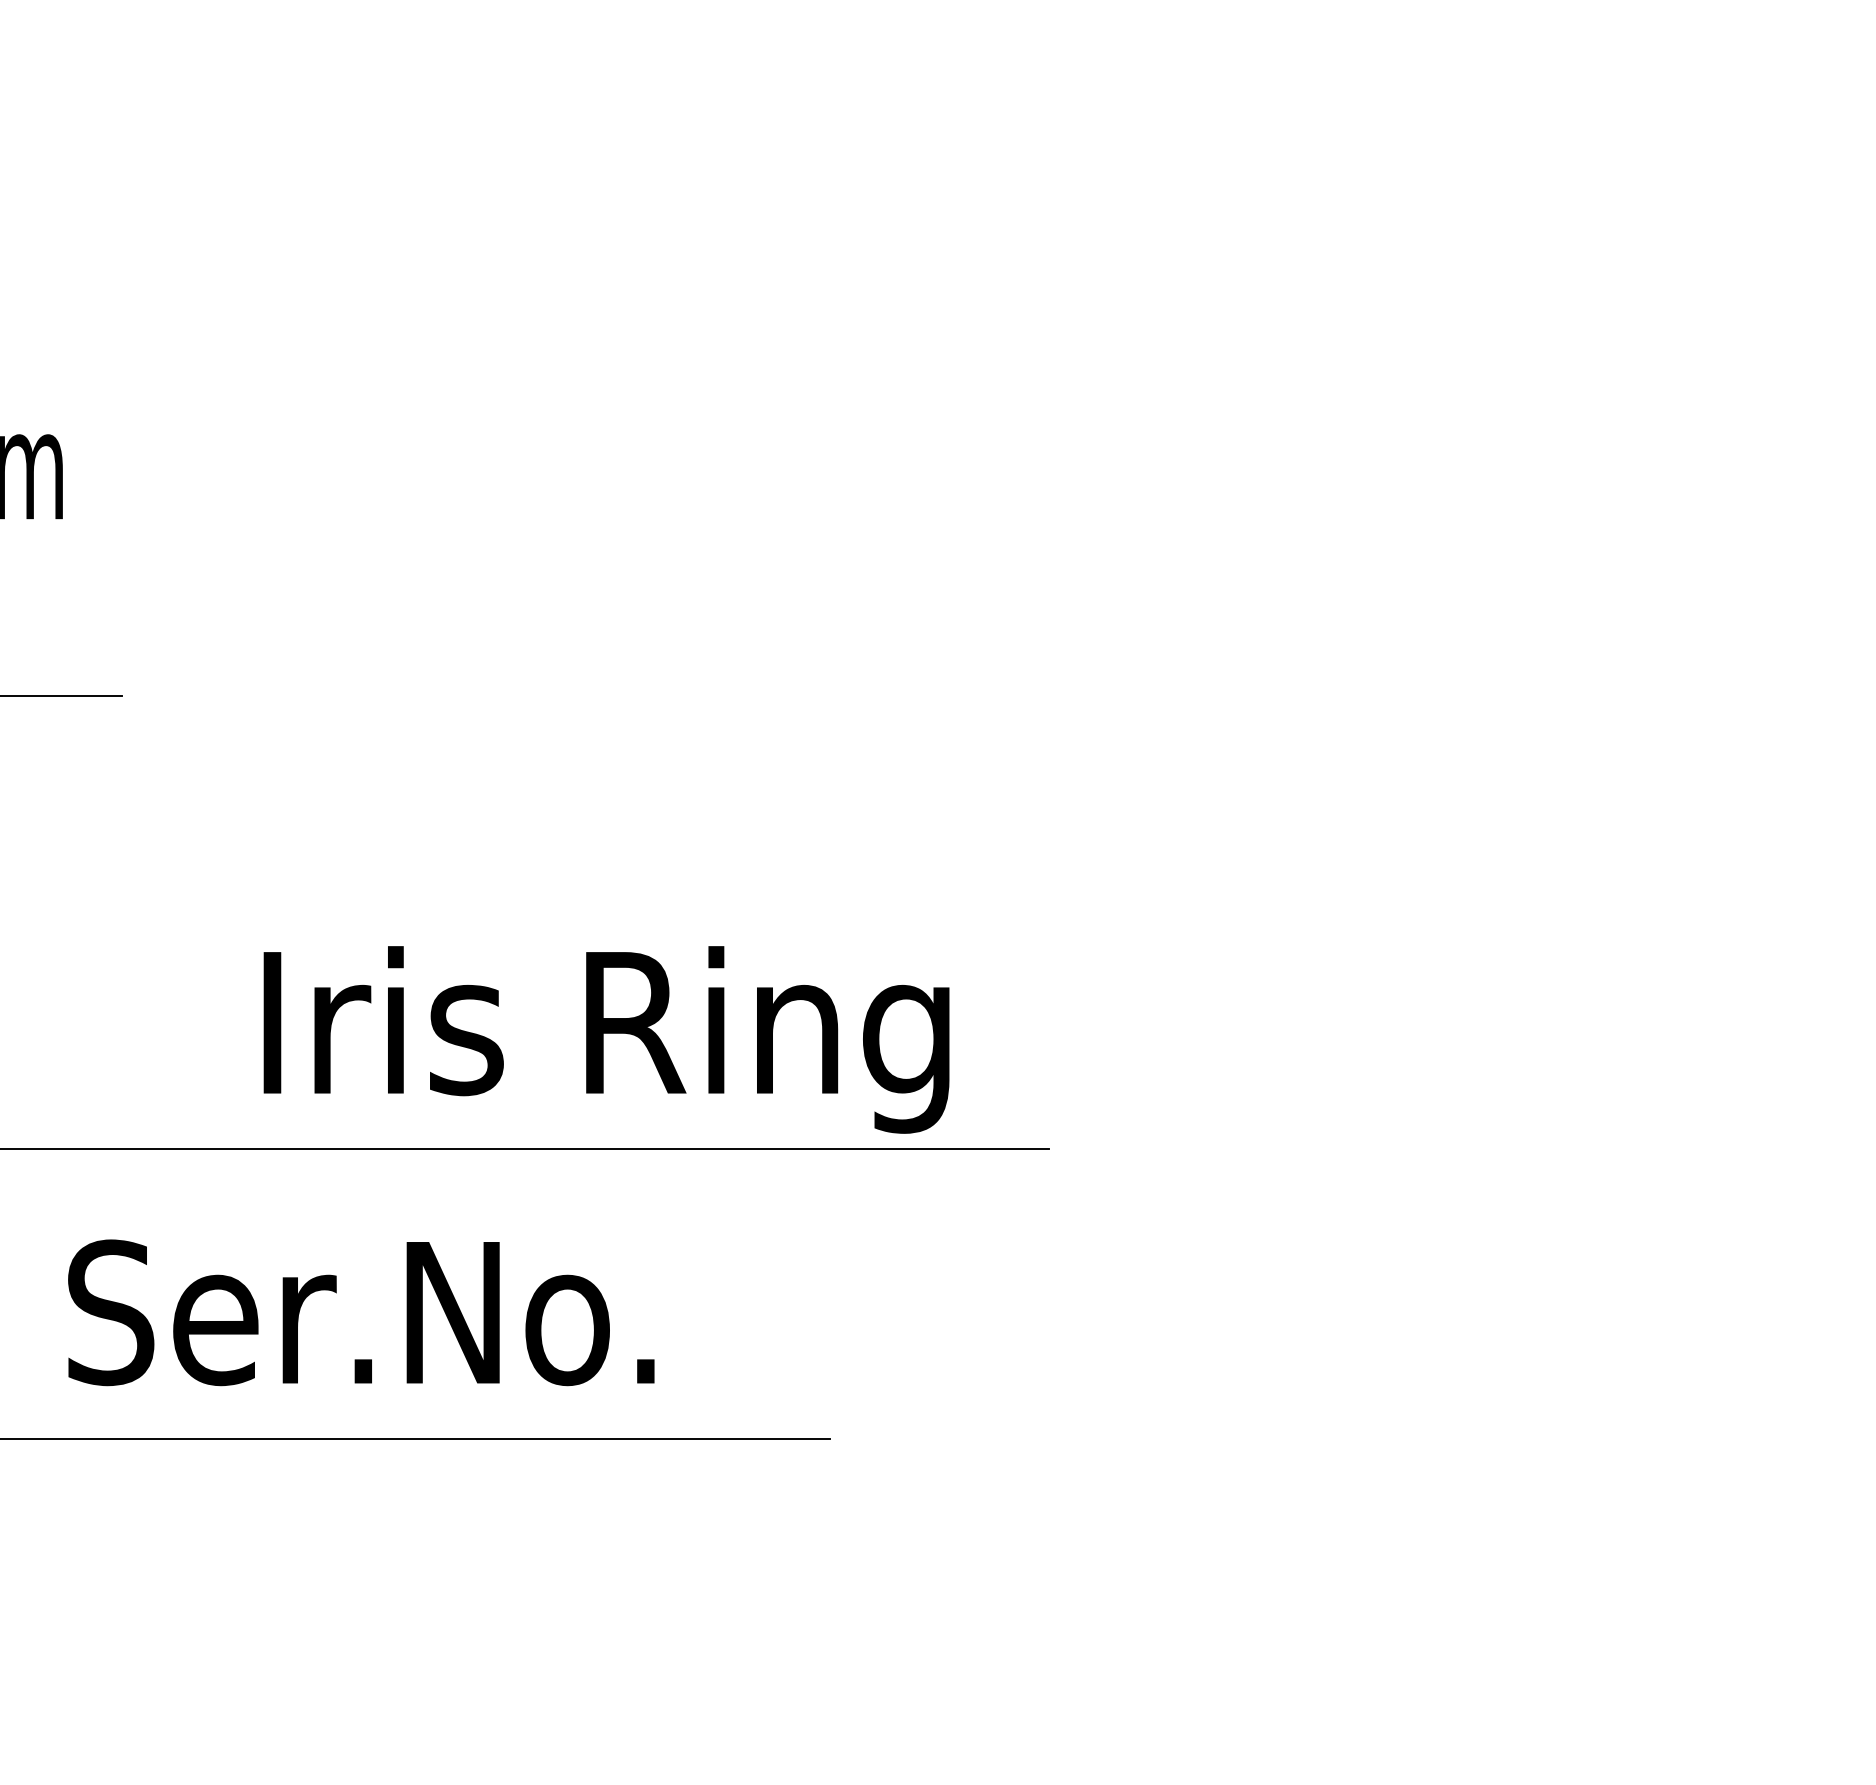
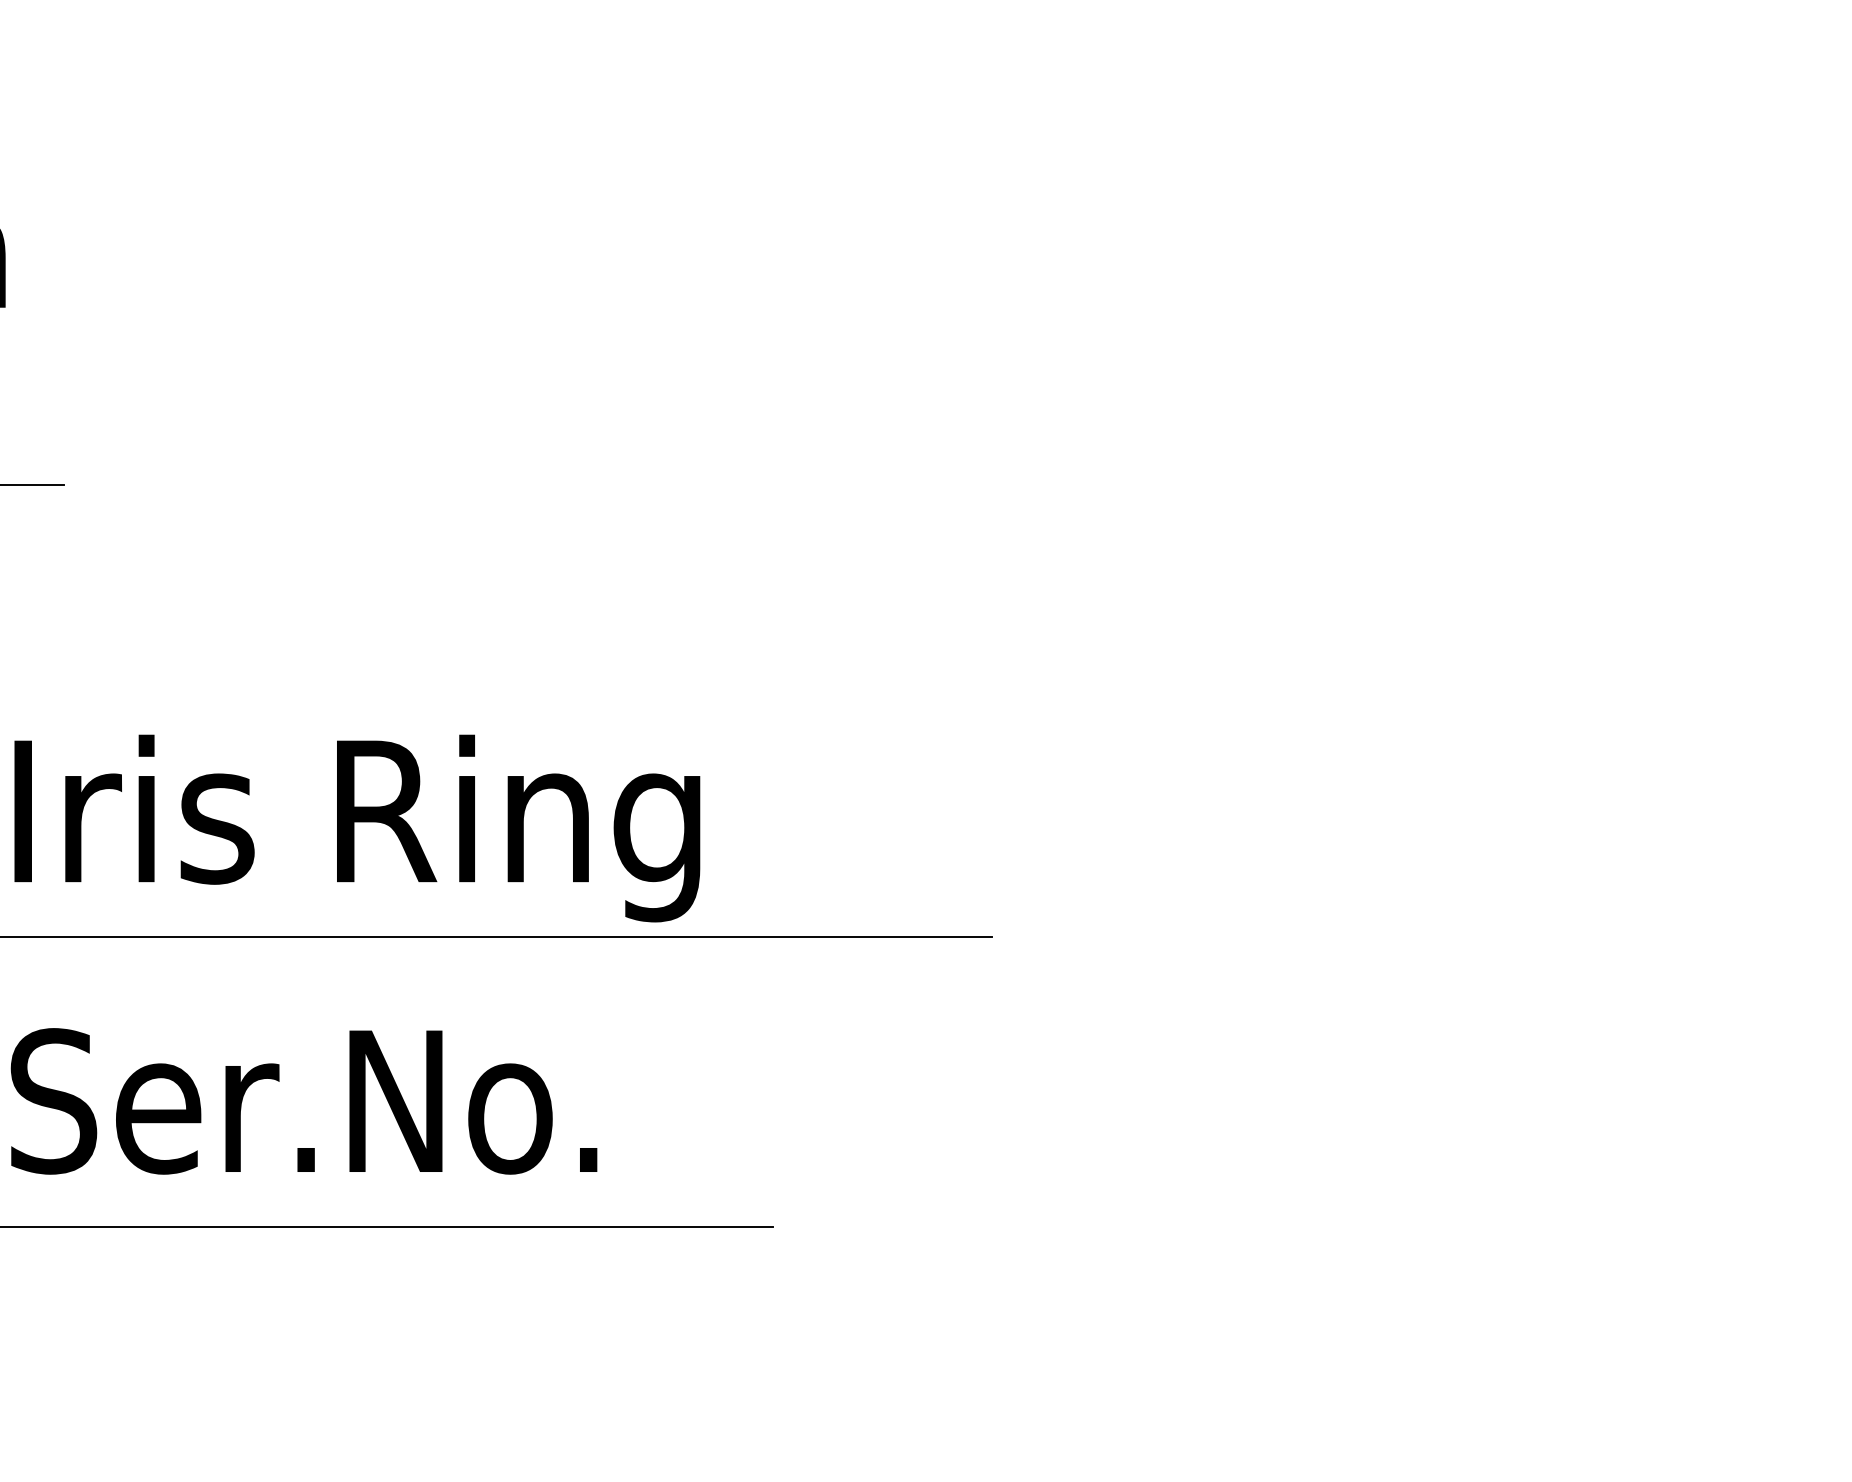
text: (606, 1039) -> (357, 828), moved

